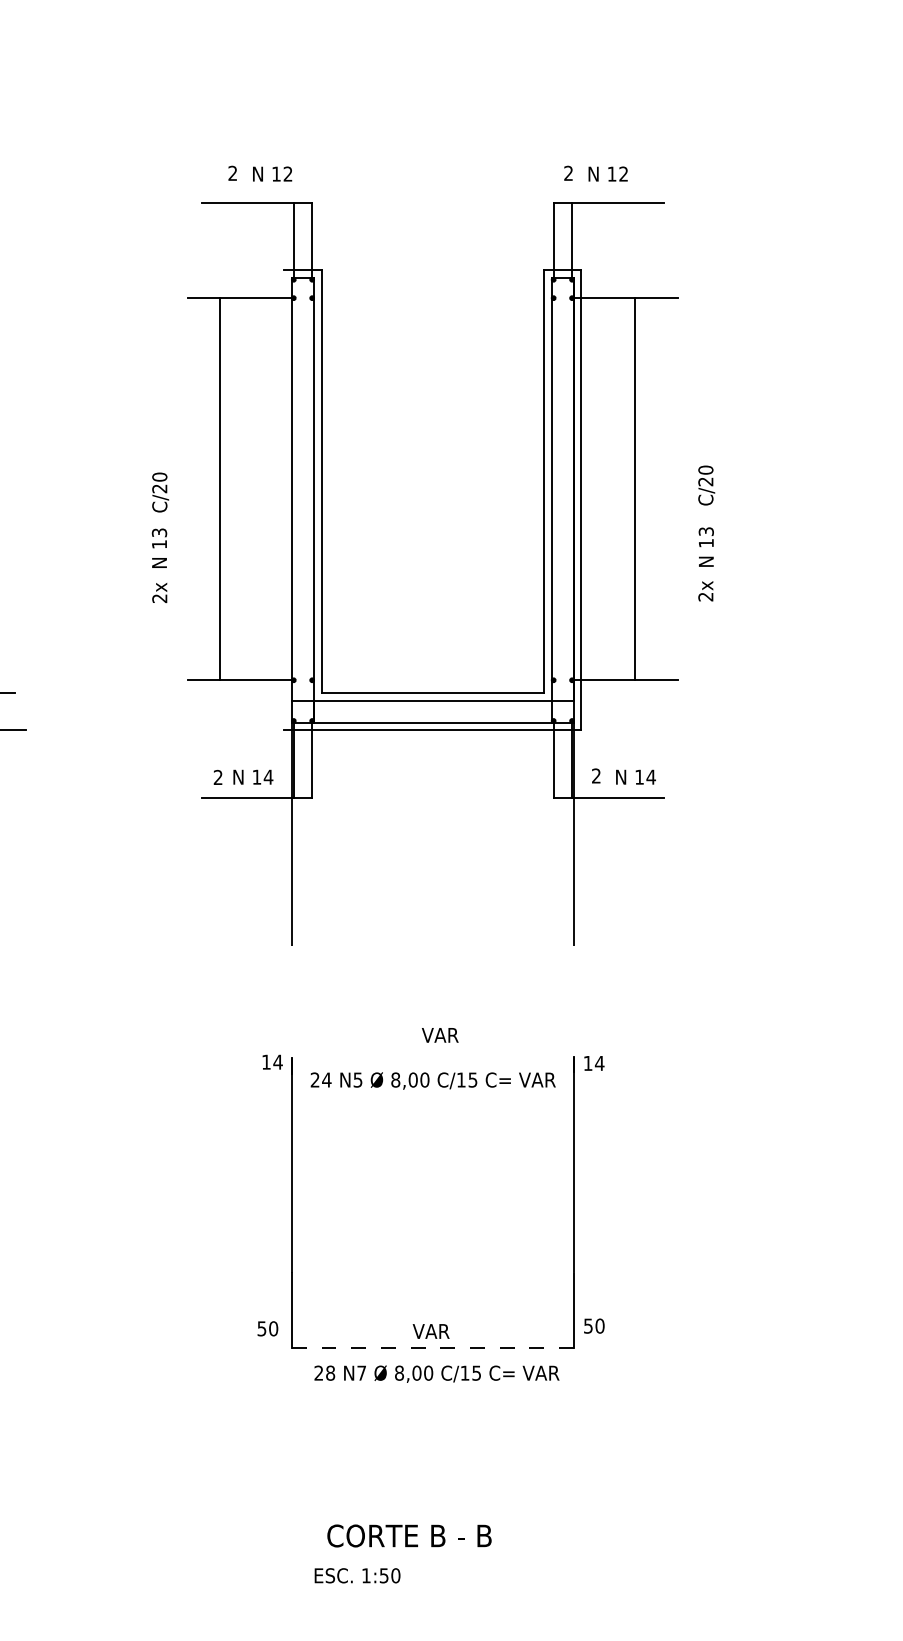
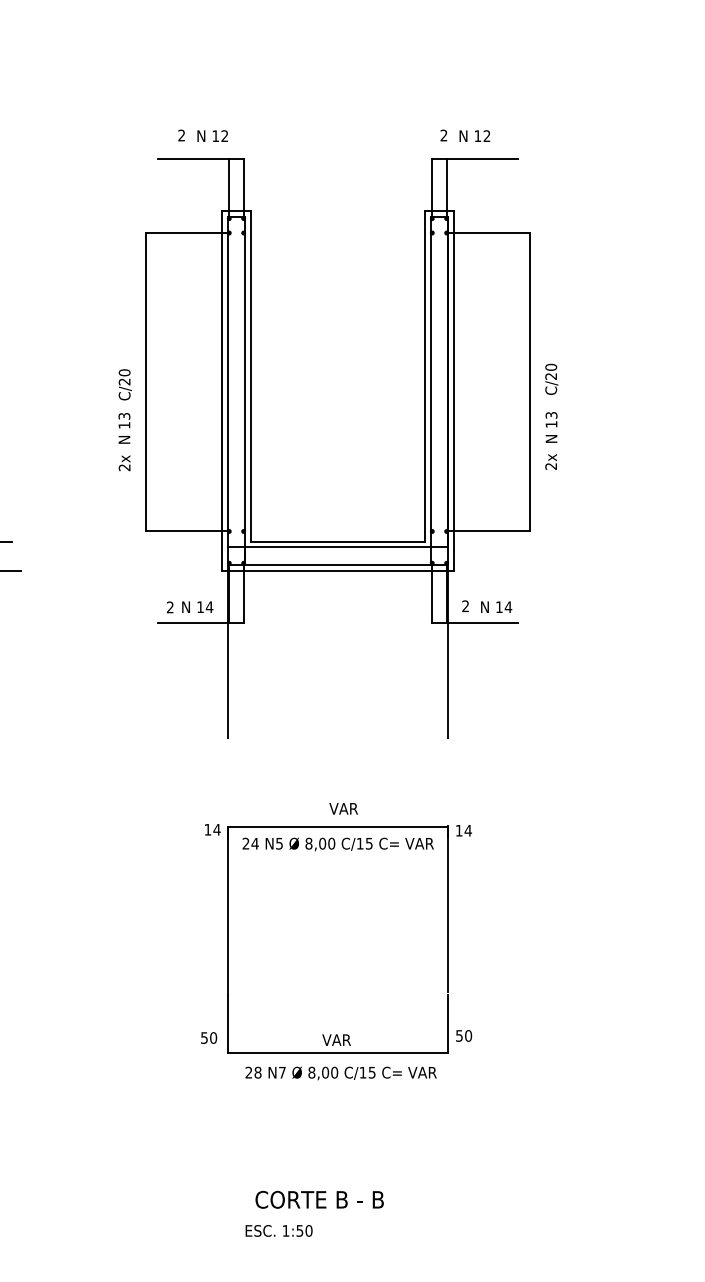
line: (219, 489) -> (146, 382), moved
line: (634, 489) -> (529, 382), moved
line: (285, 499) -> (222, 390), added
line: (432, 1059) -> (337, 827), added
line: (433, 1347) -> (338, 1052), dashed -> solid

